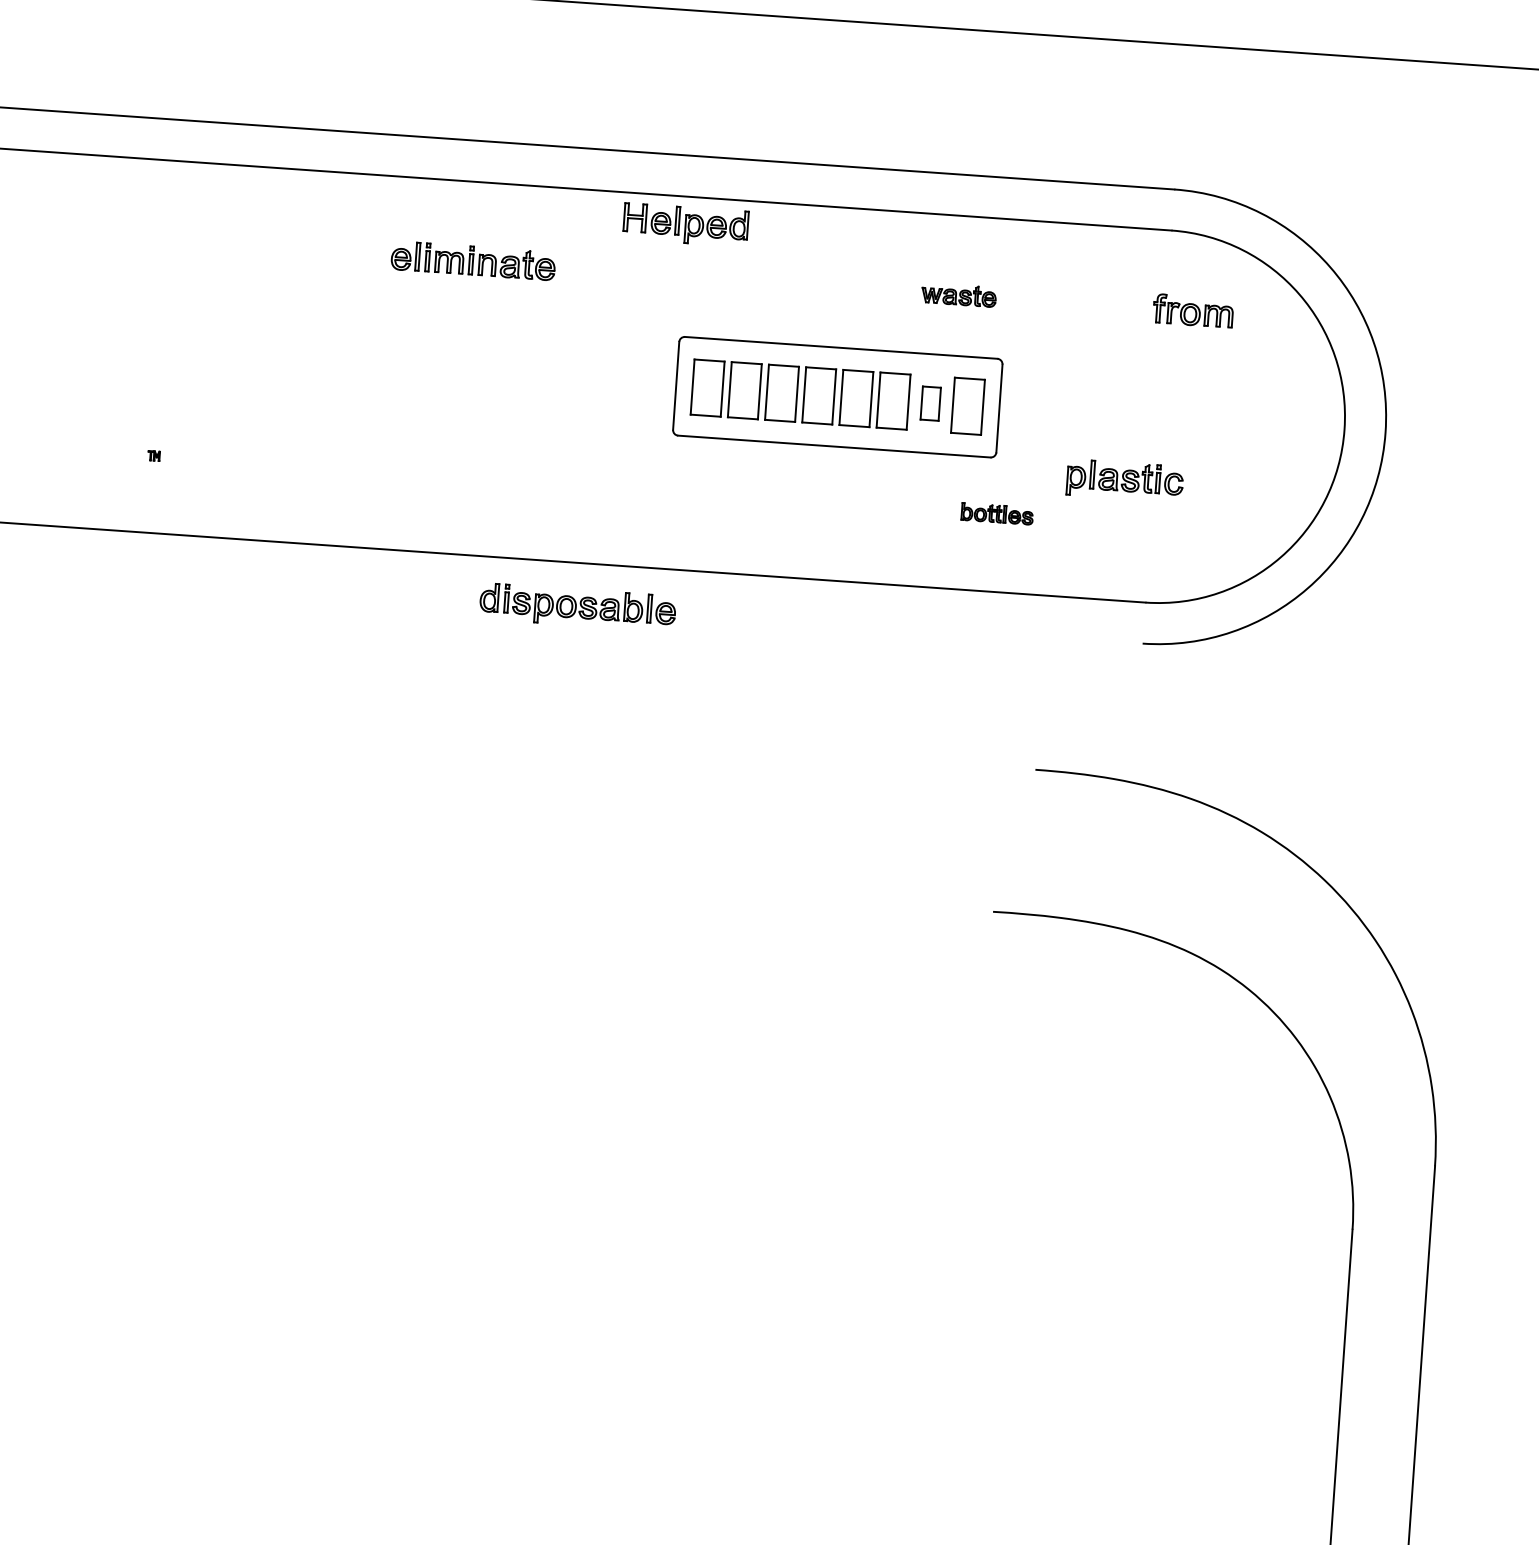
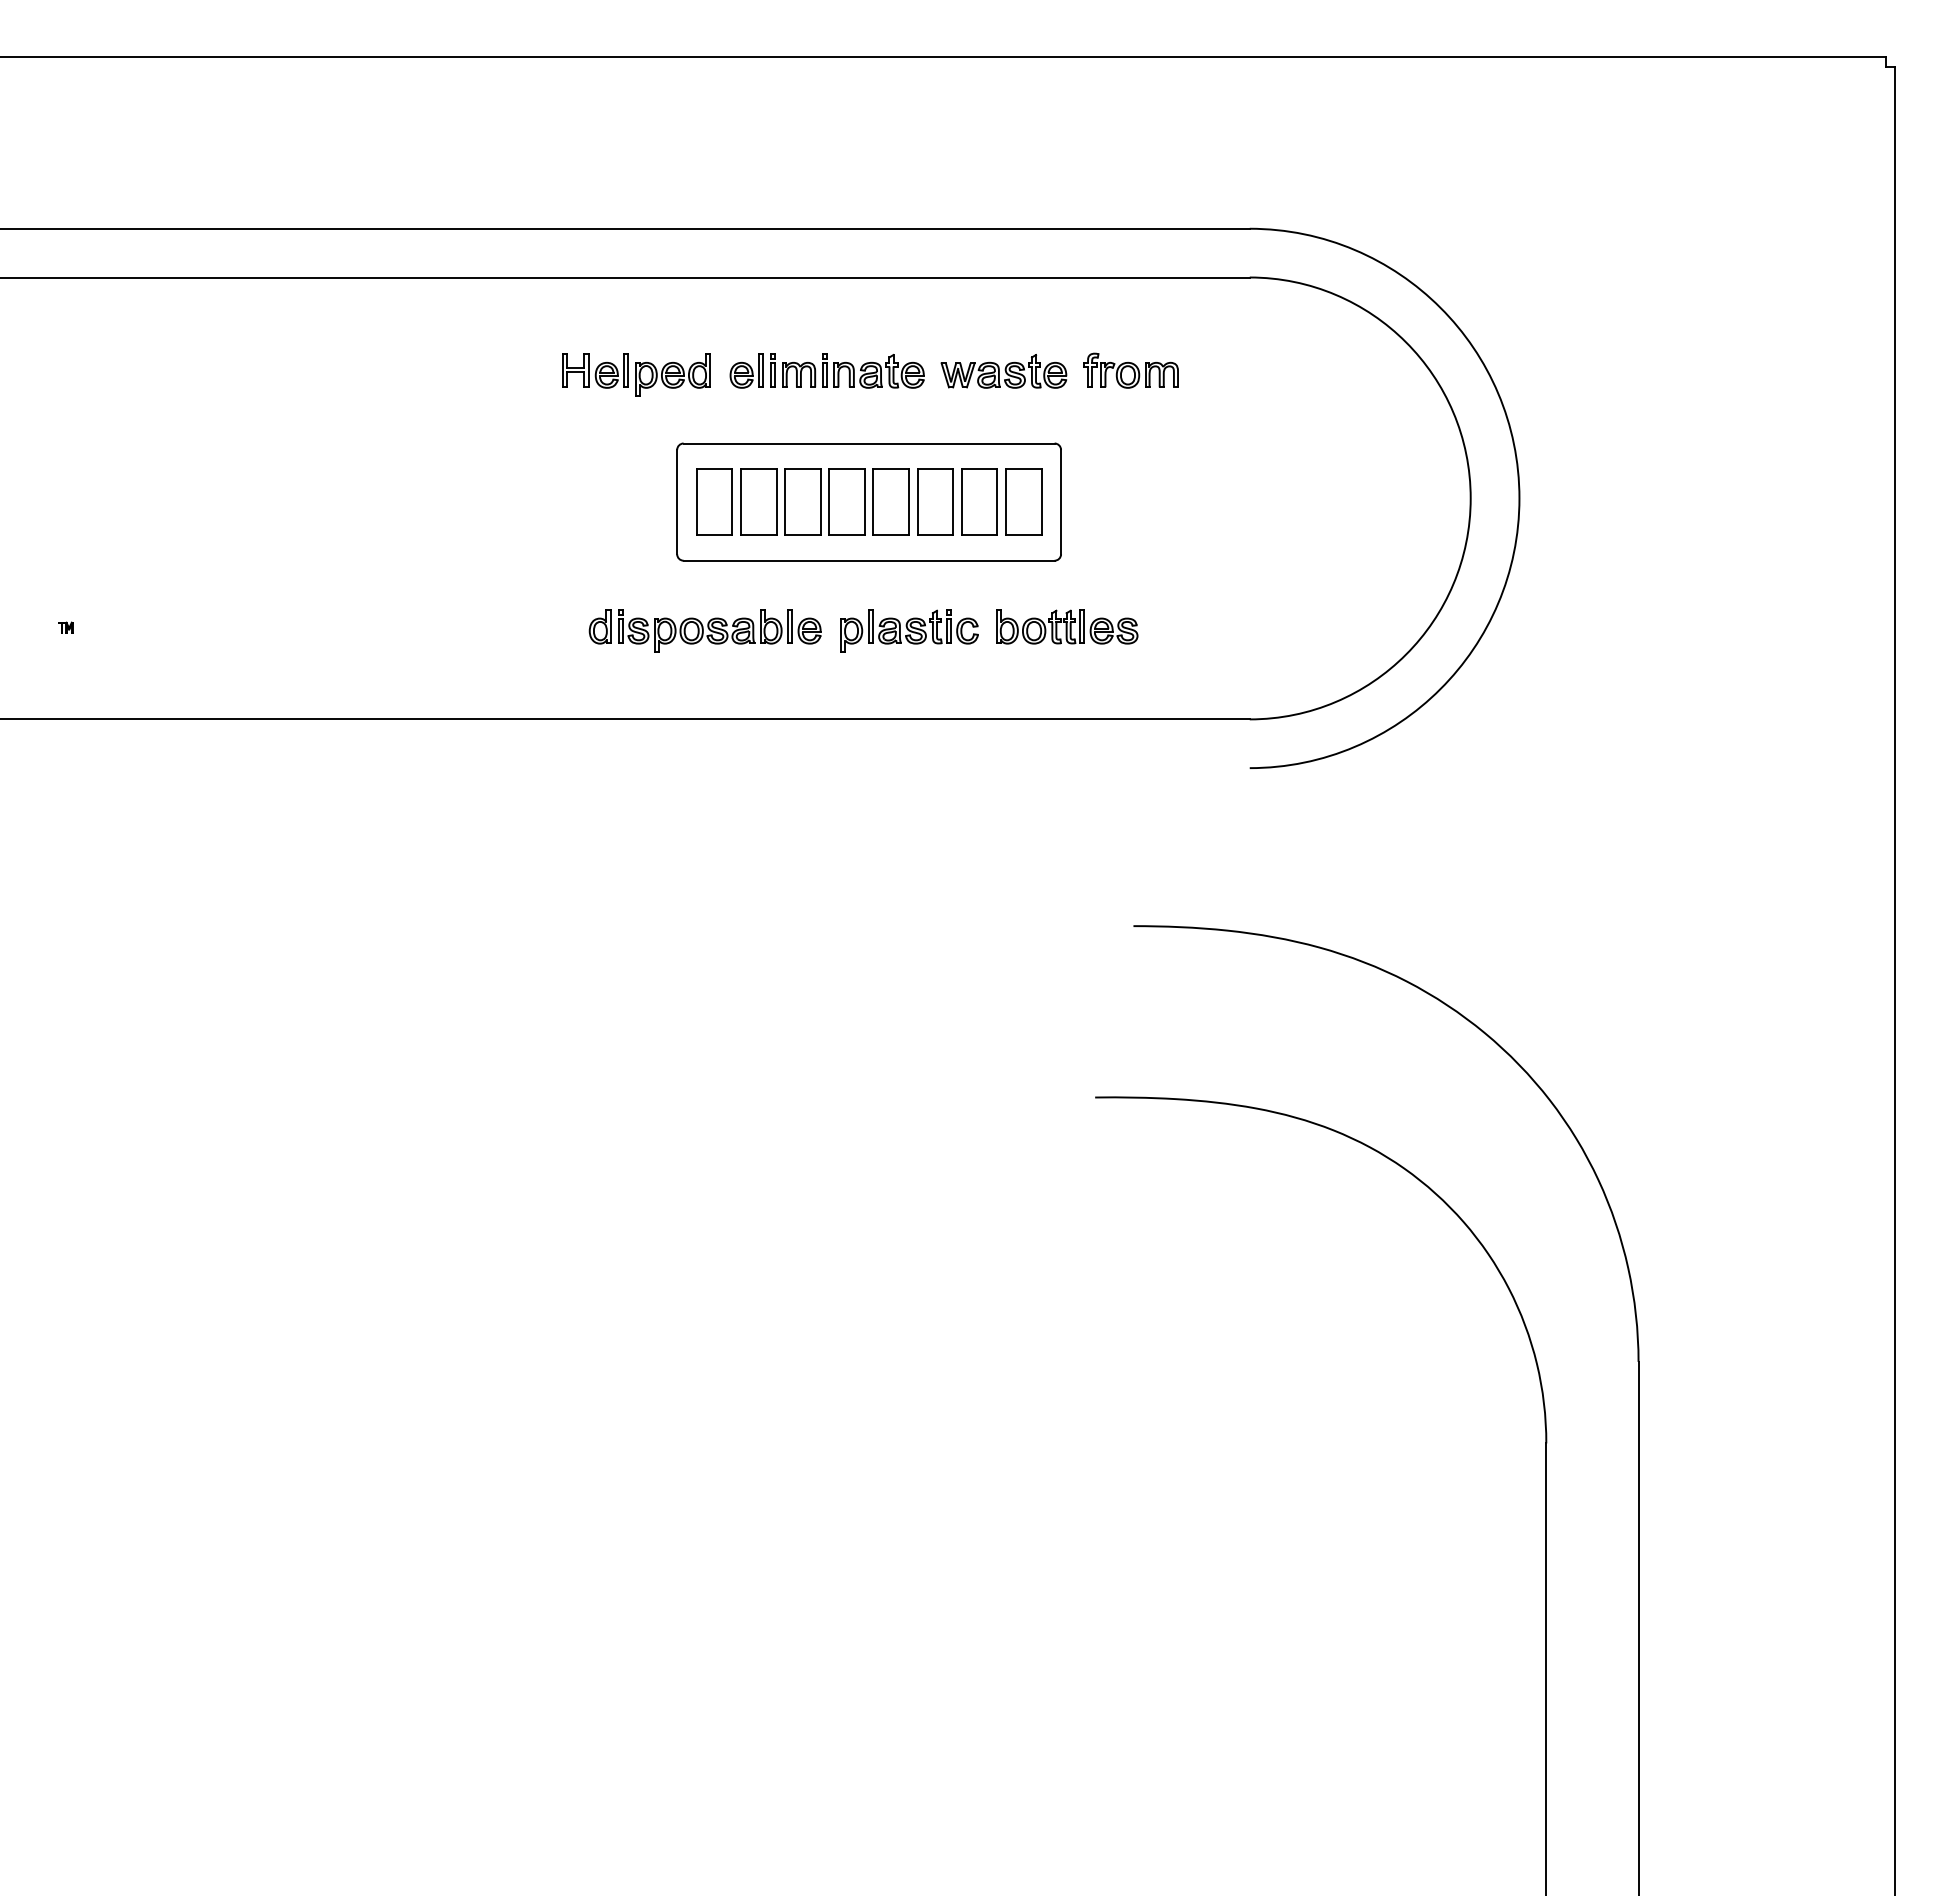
part: (686, 224) -> (636, 374), moved
part: (472, 260) -> (826, 370), moved
part: (958, 295) -> (1003, 371), size x1.43
part: (1192, 310) -> (1130, 370), moved
part: (930, 403) -> (979, 501), size x1.67
part: (1125, 480) -> (909, 630), moved
part: (997, 513) -> (1067, 626), size x1.67
part: (577, 606) -> (704, 630), moved

